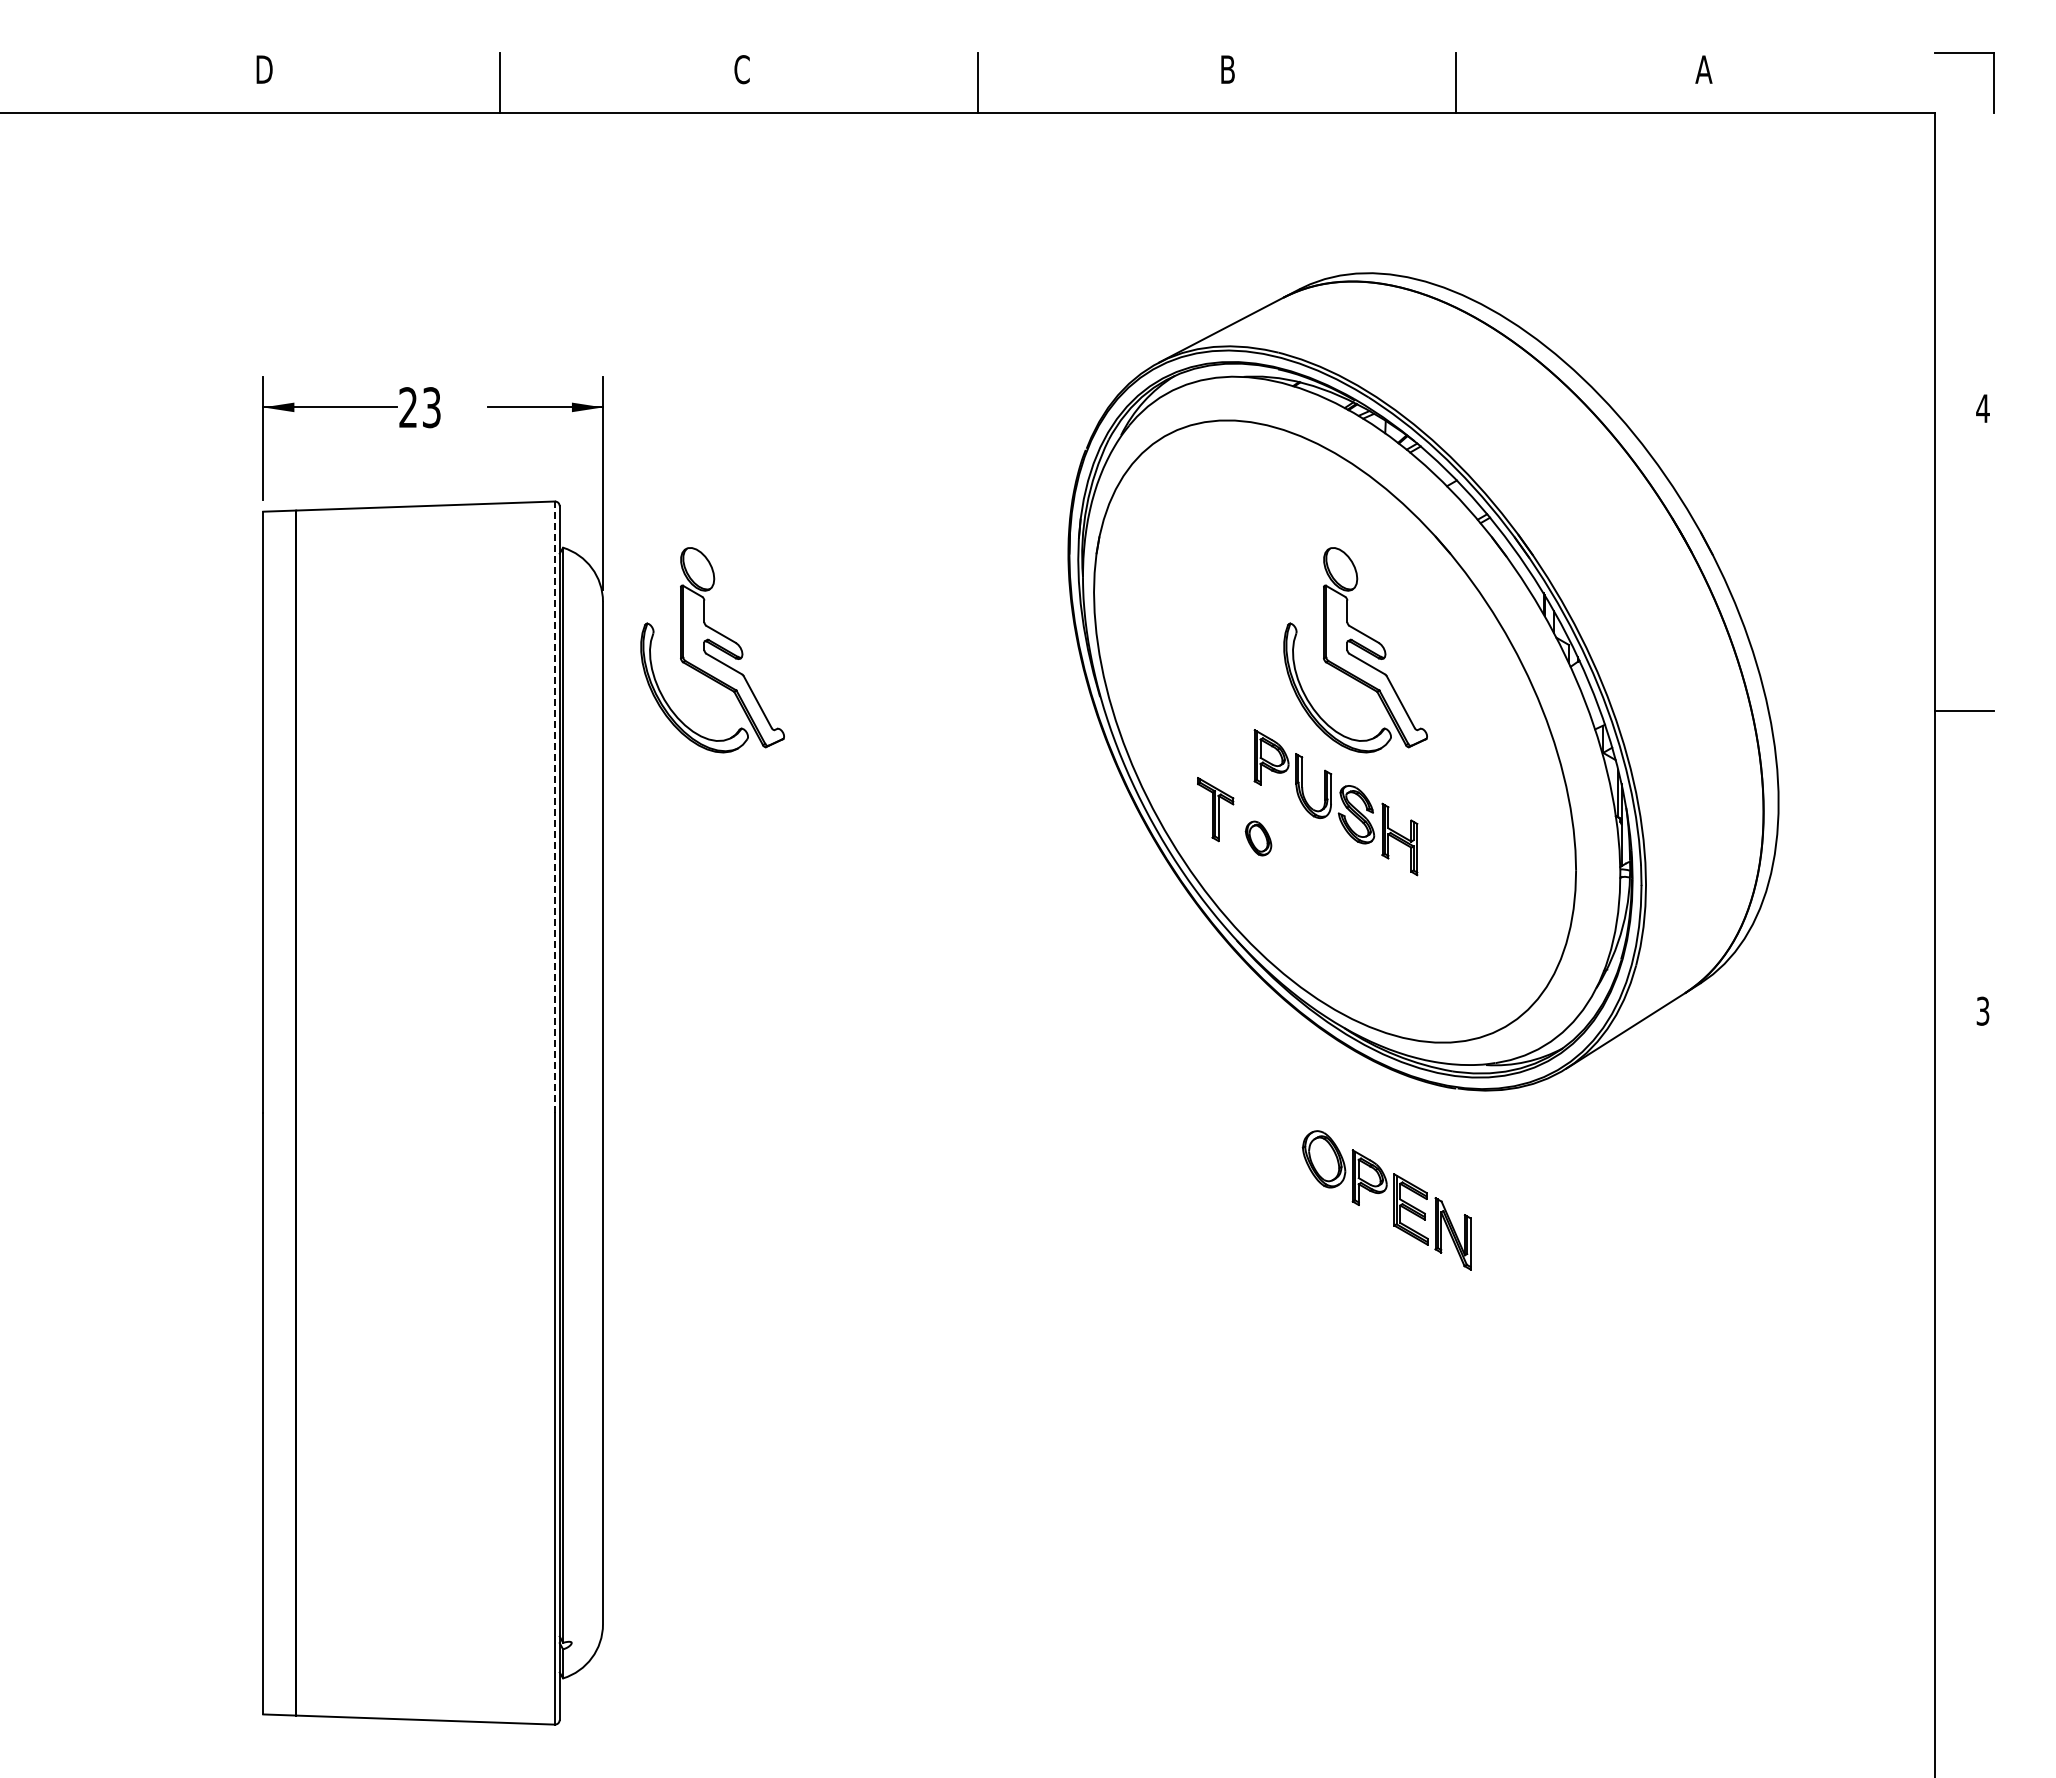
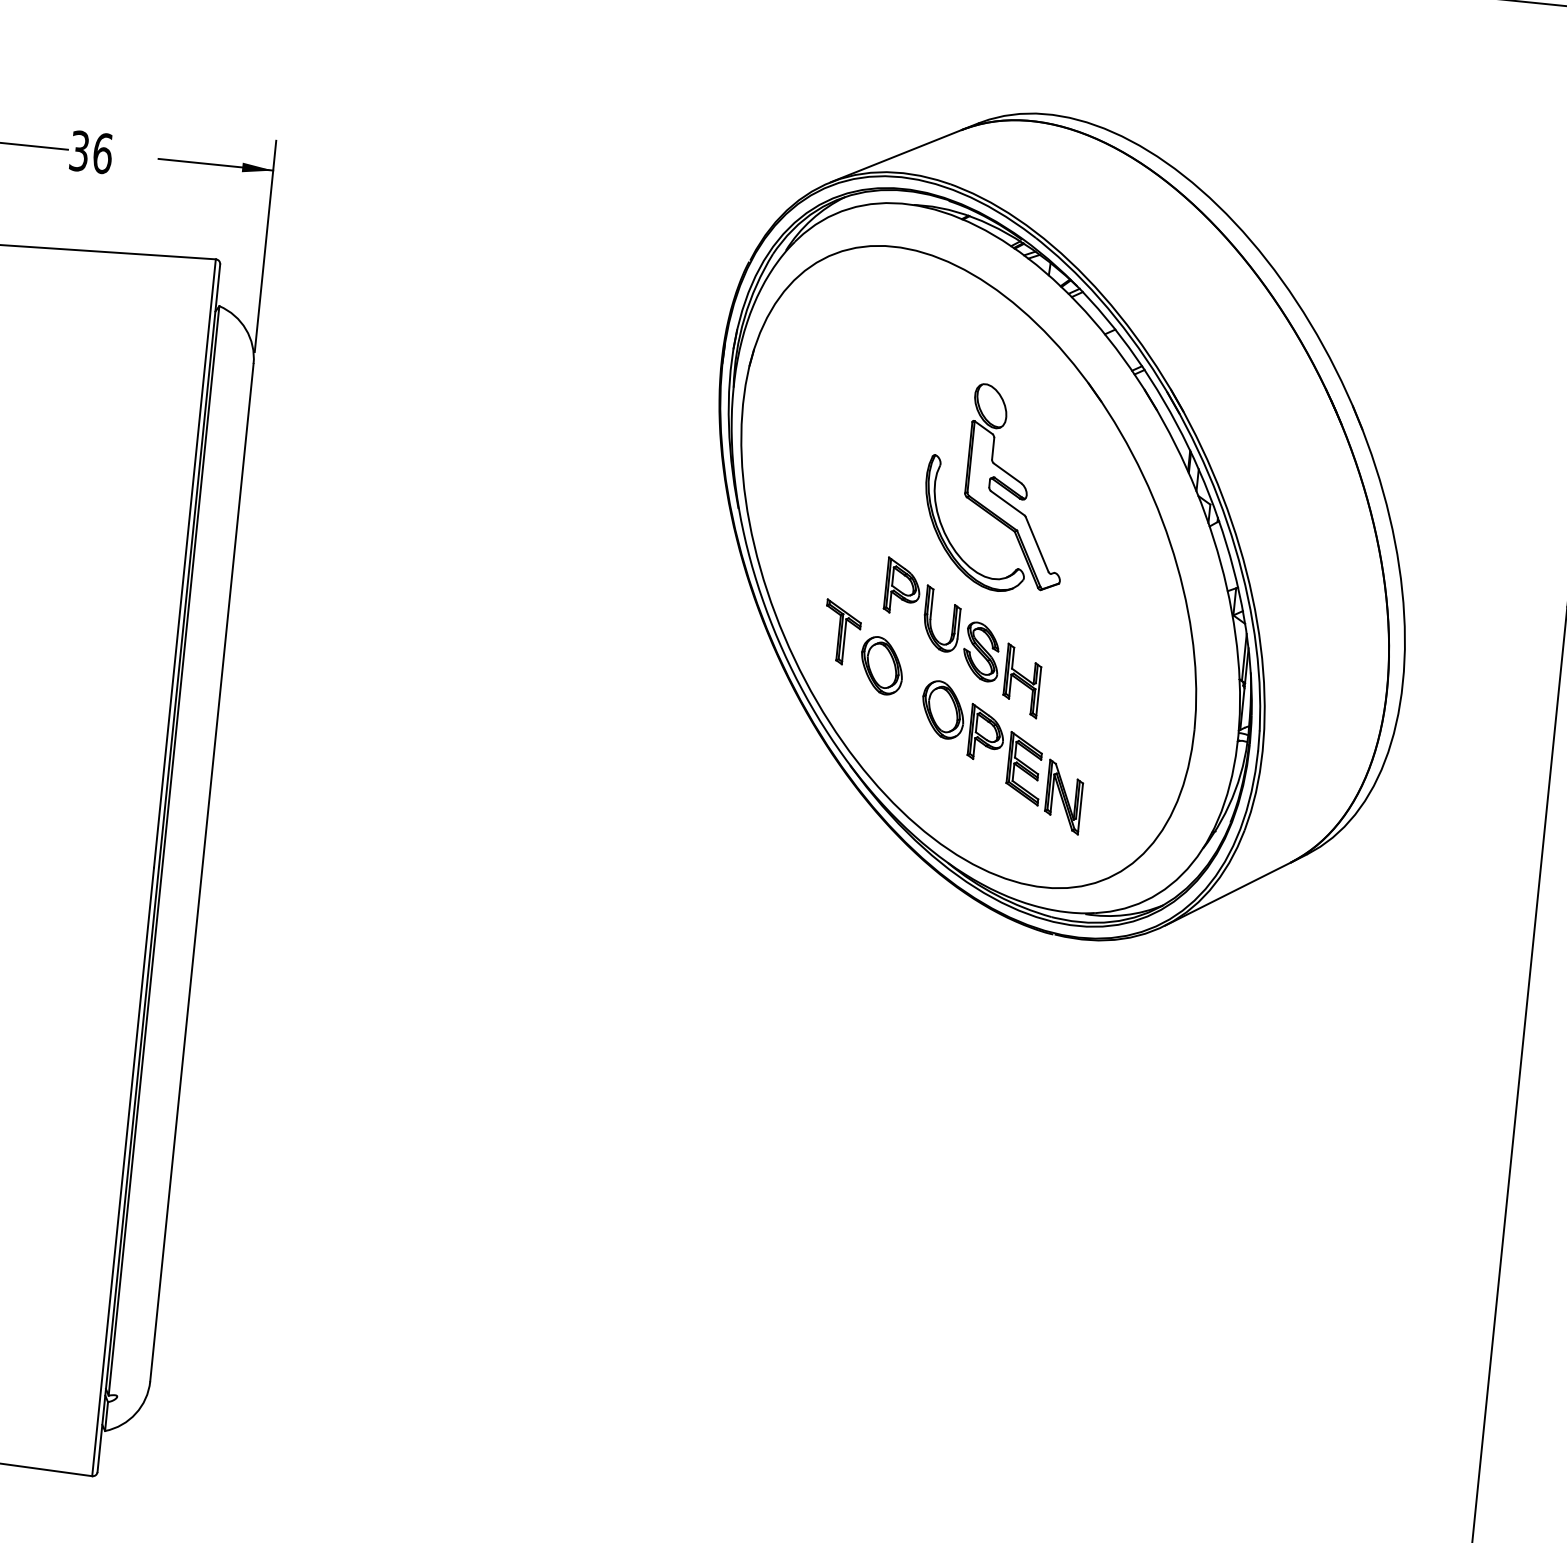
text: (420, 407) -> (91, 152), 23 -> 36
part: (712, 650) -> (357, 423), removed
line: (554, 807) -> (184, 563), dashed -> solid
part: (1258, 838) -> (881, 665), size x1.67
part: (1393, 1200) -> (1008, 757), moved

